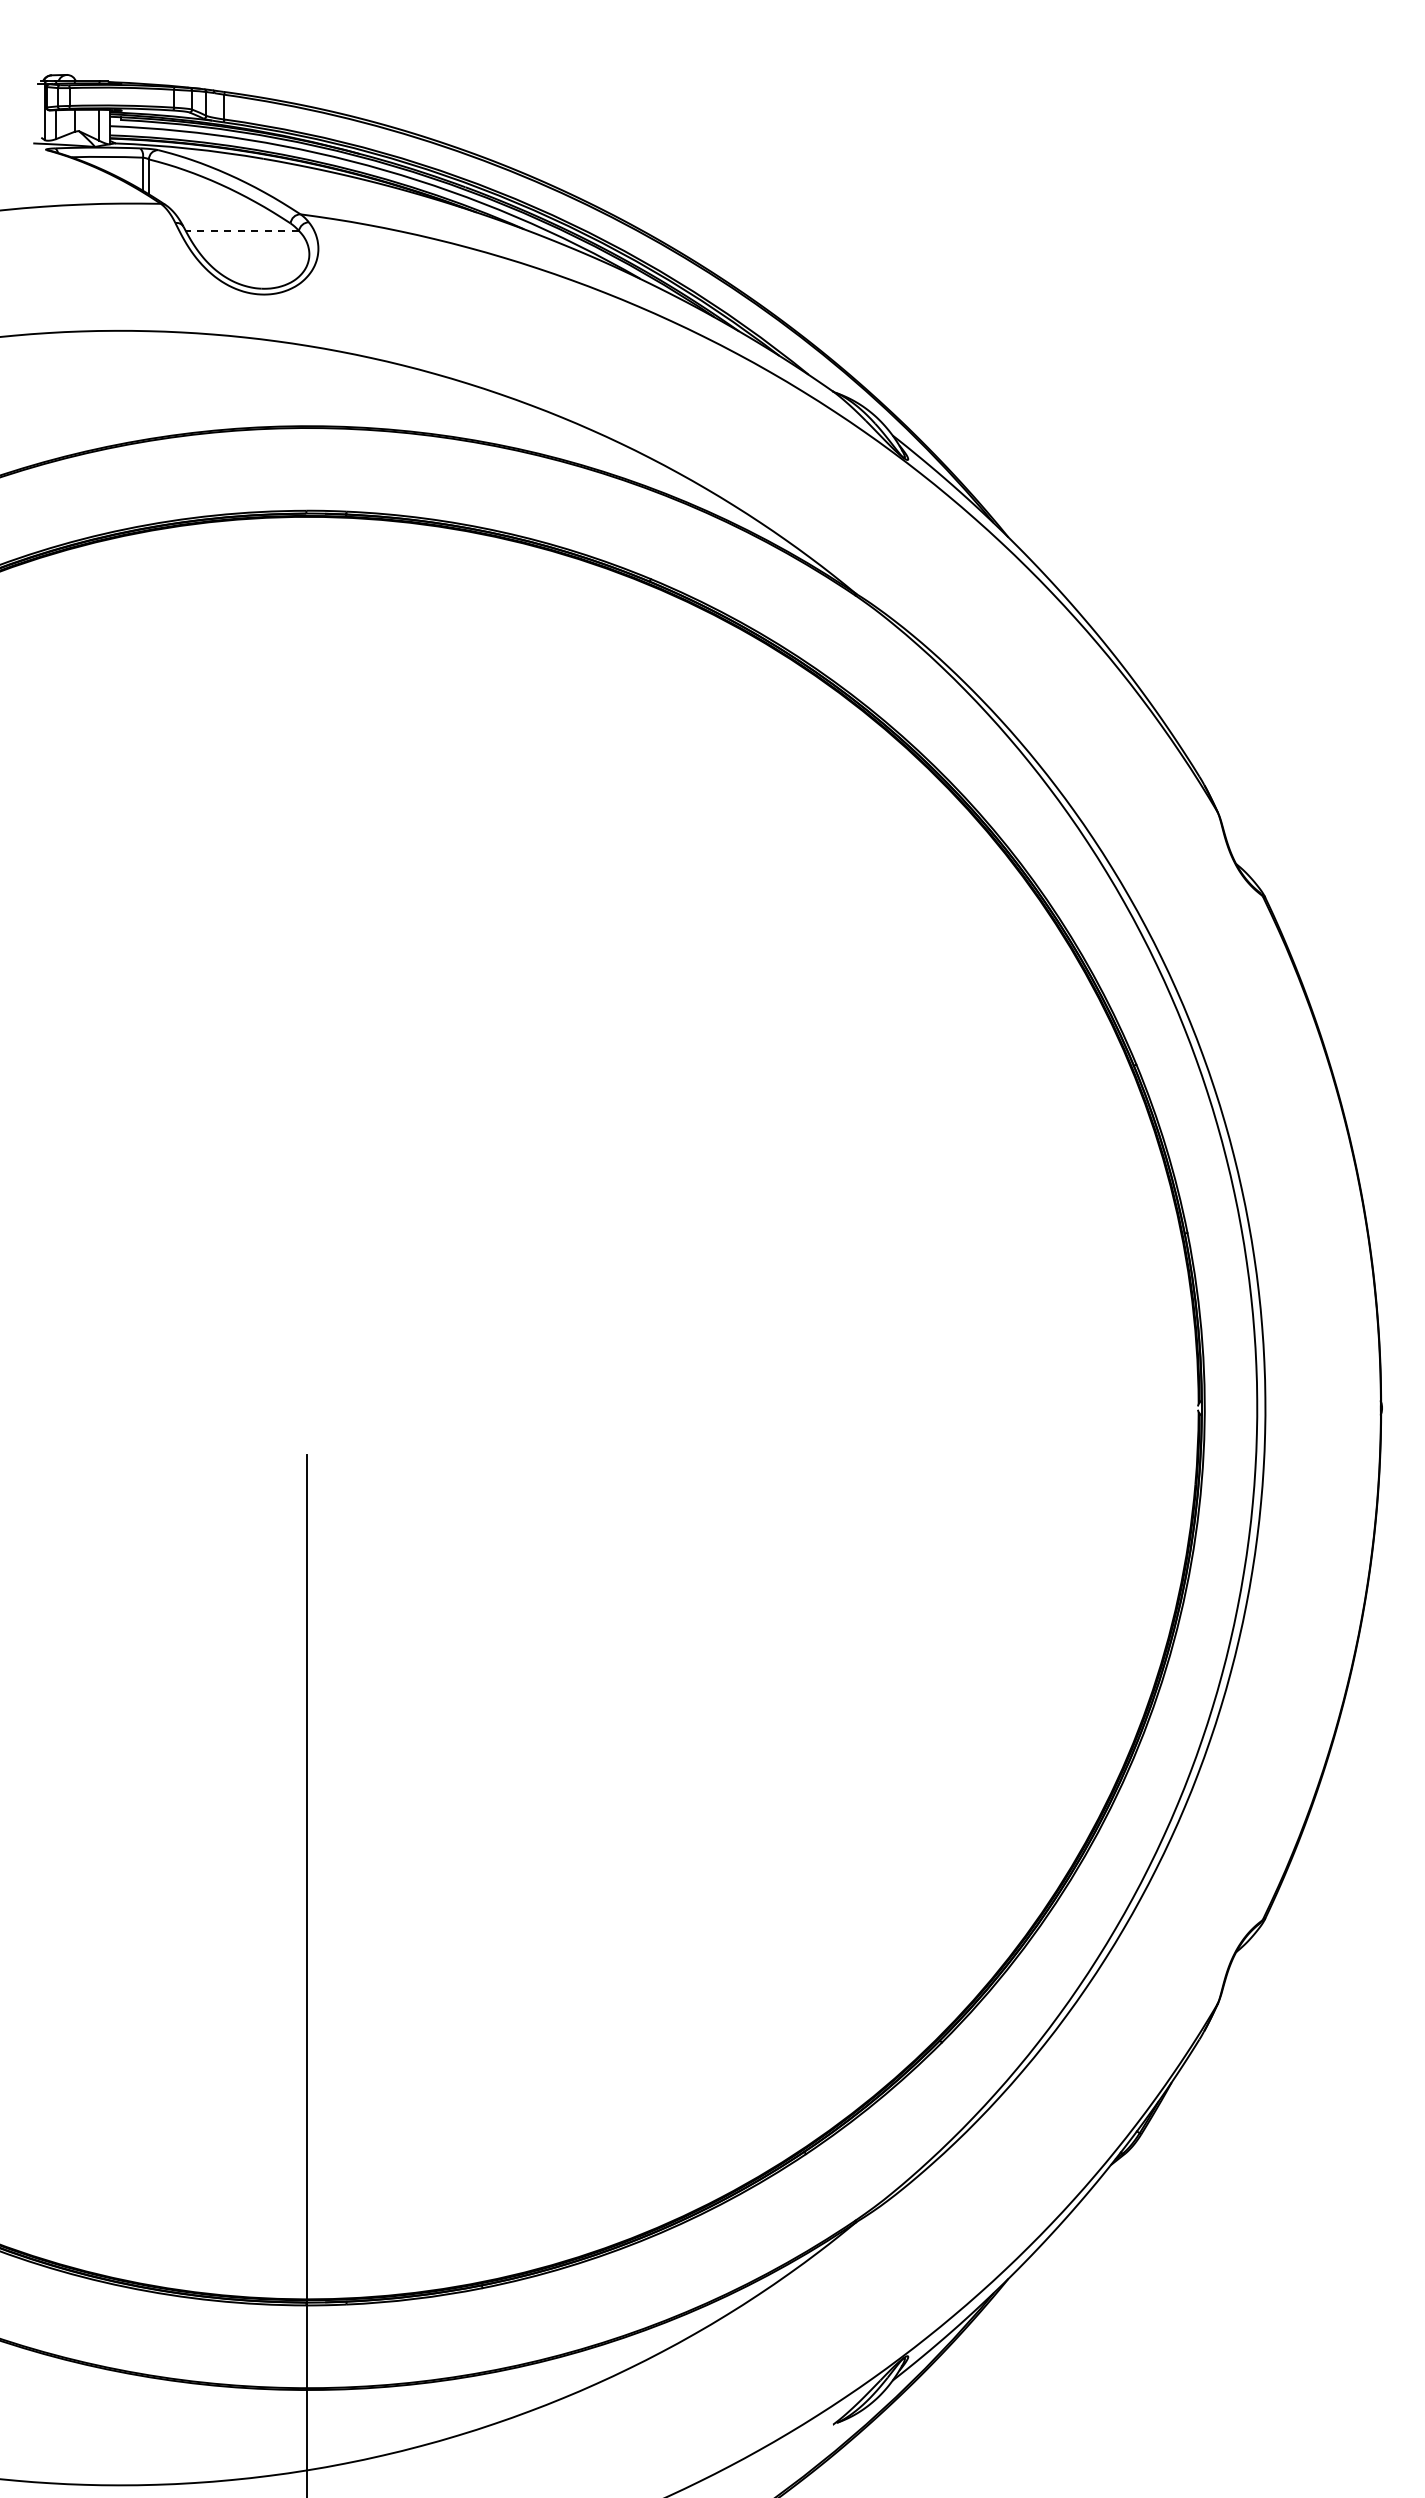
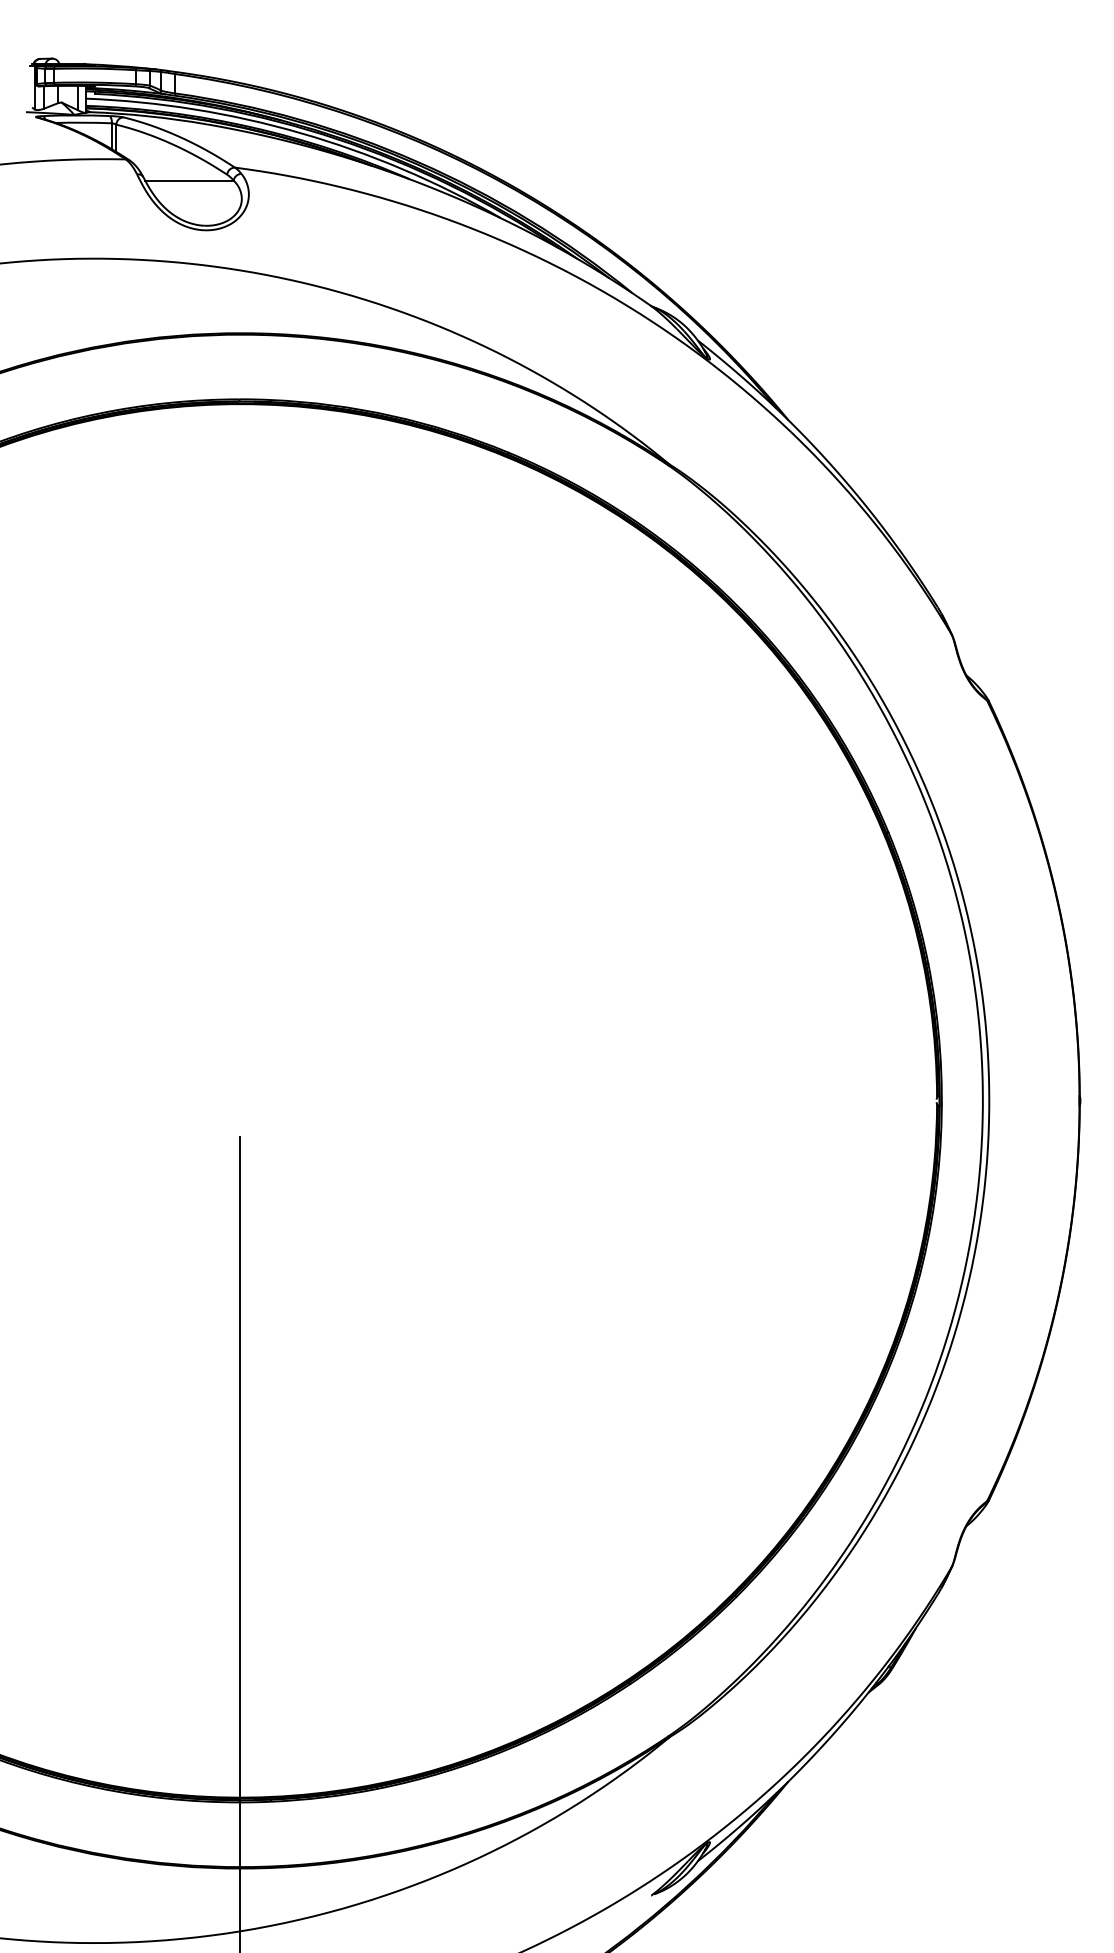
line: (242, 230) -> (189, 180), dashed -> solid

